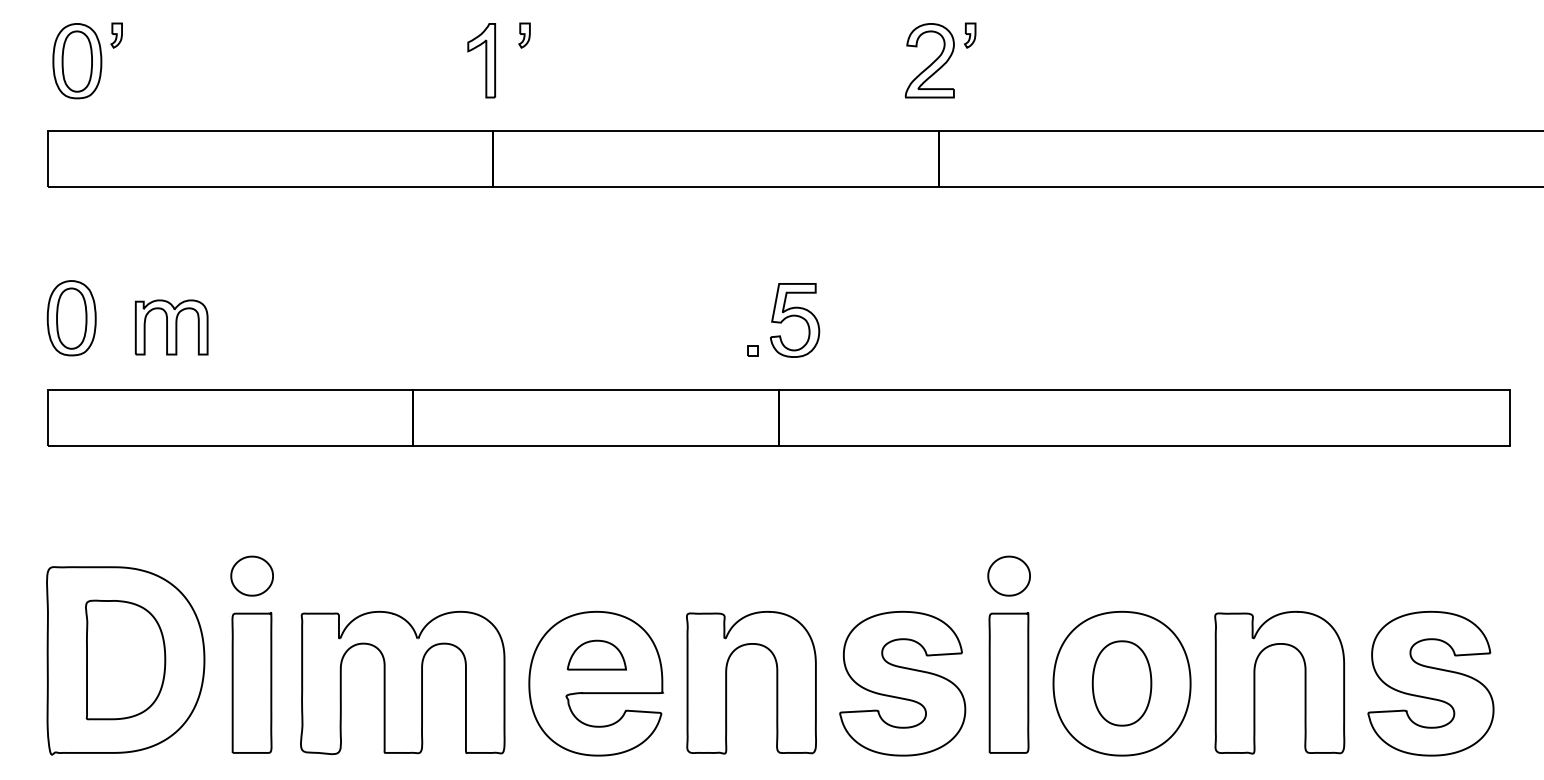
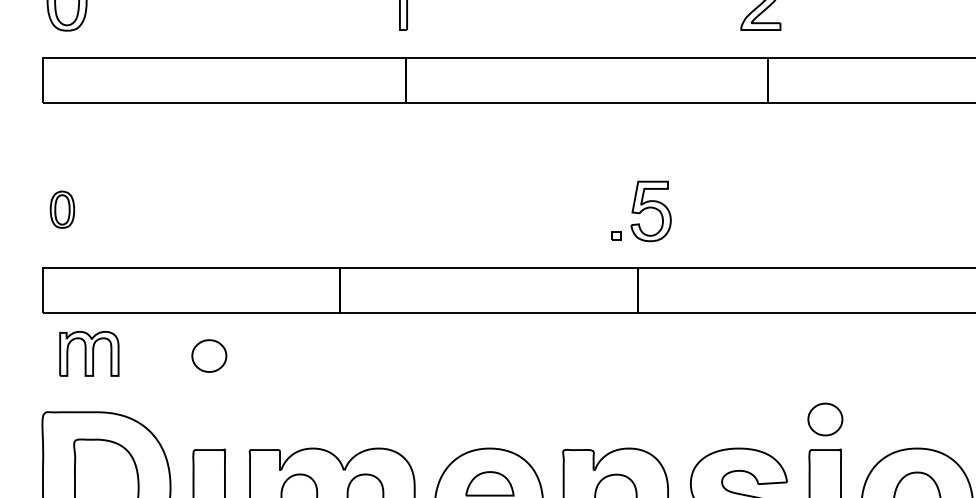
part: (71, 318) -> (62, 209), size x0.6
part: (171, 327) -> (89, 353), moved
part: (251, 575) -> (208, 355), moved

